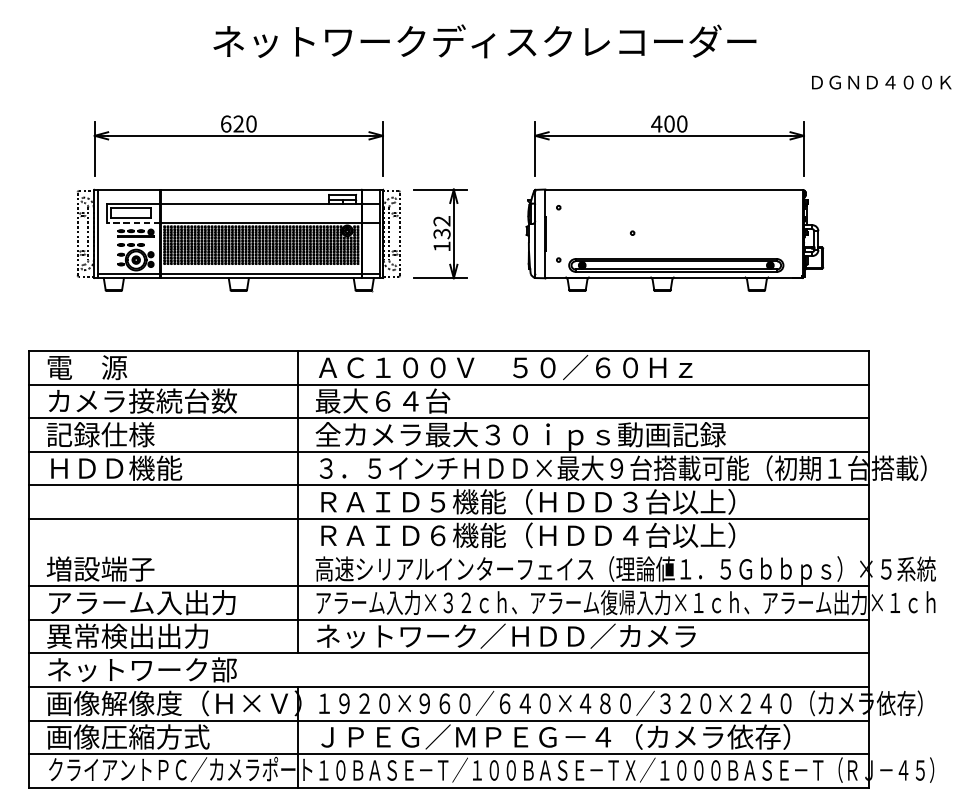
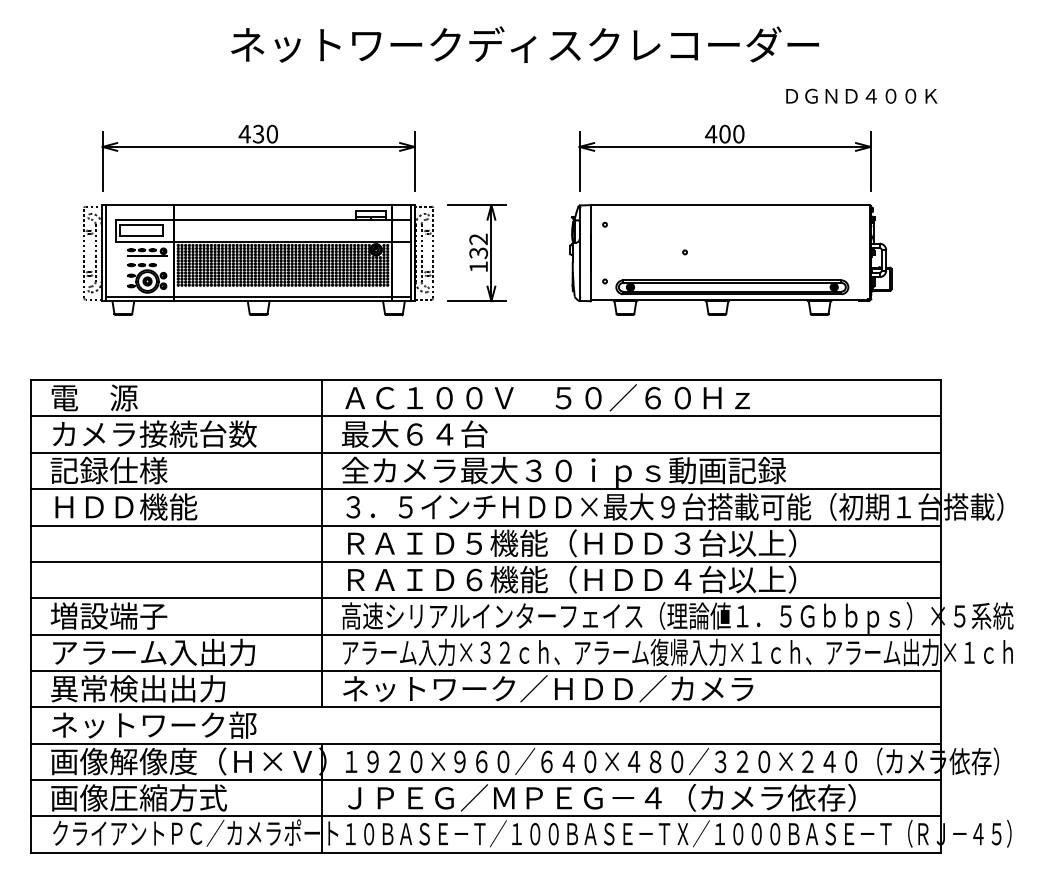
text: (881, 81) -> (861, 95), moved
text: (232, 123) -> (251, 133), 620 -> 430
line: (133, 223) -> (144, 241), dashed -> solid
line: (448, 552) -> (485, 598), added

